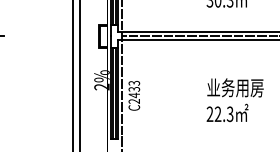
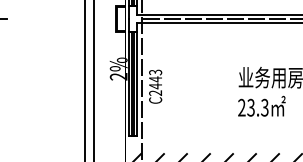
text: (134, 89) -> (155, 79), C2433 -> C2443
text: (217, 114) -> (250, 108), 22.3 -> 23.3

